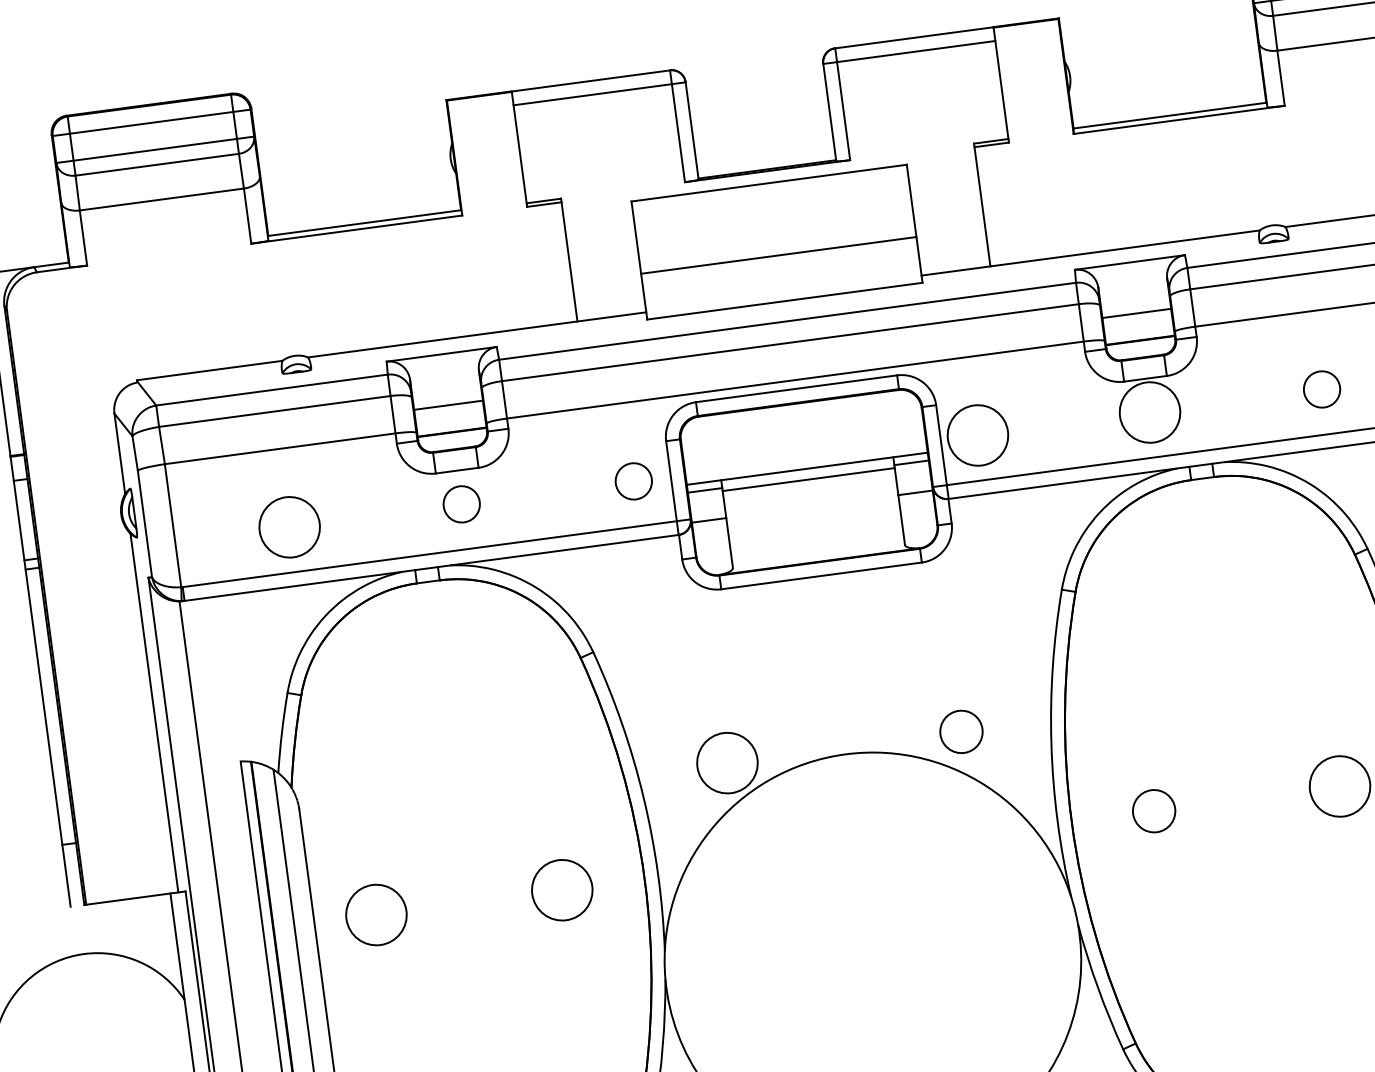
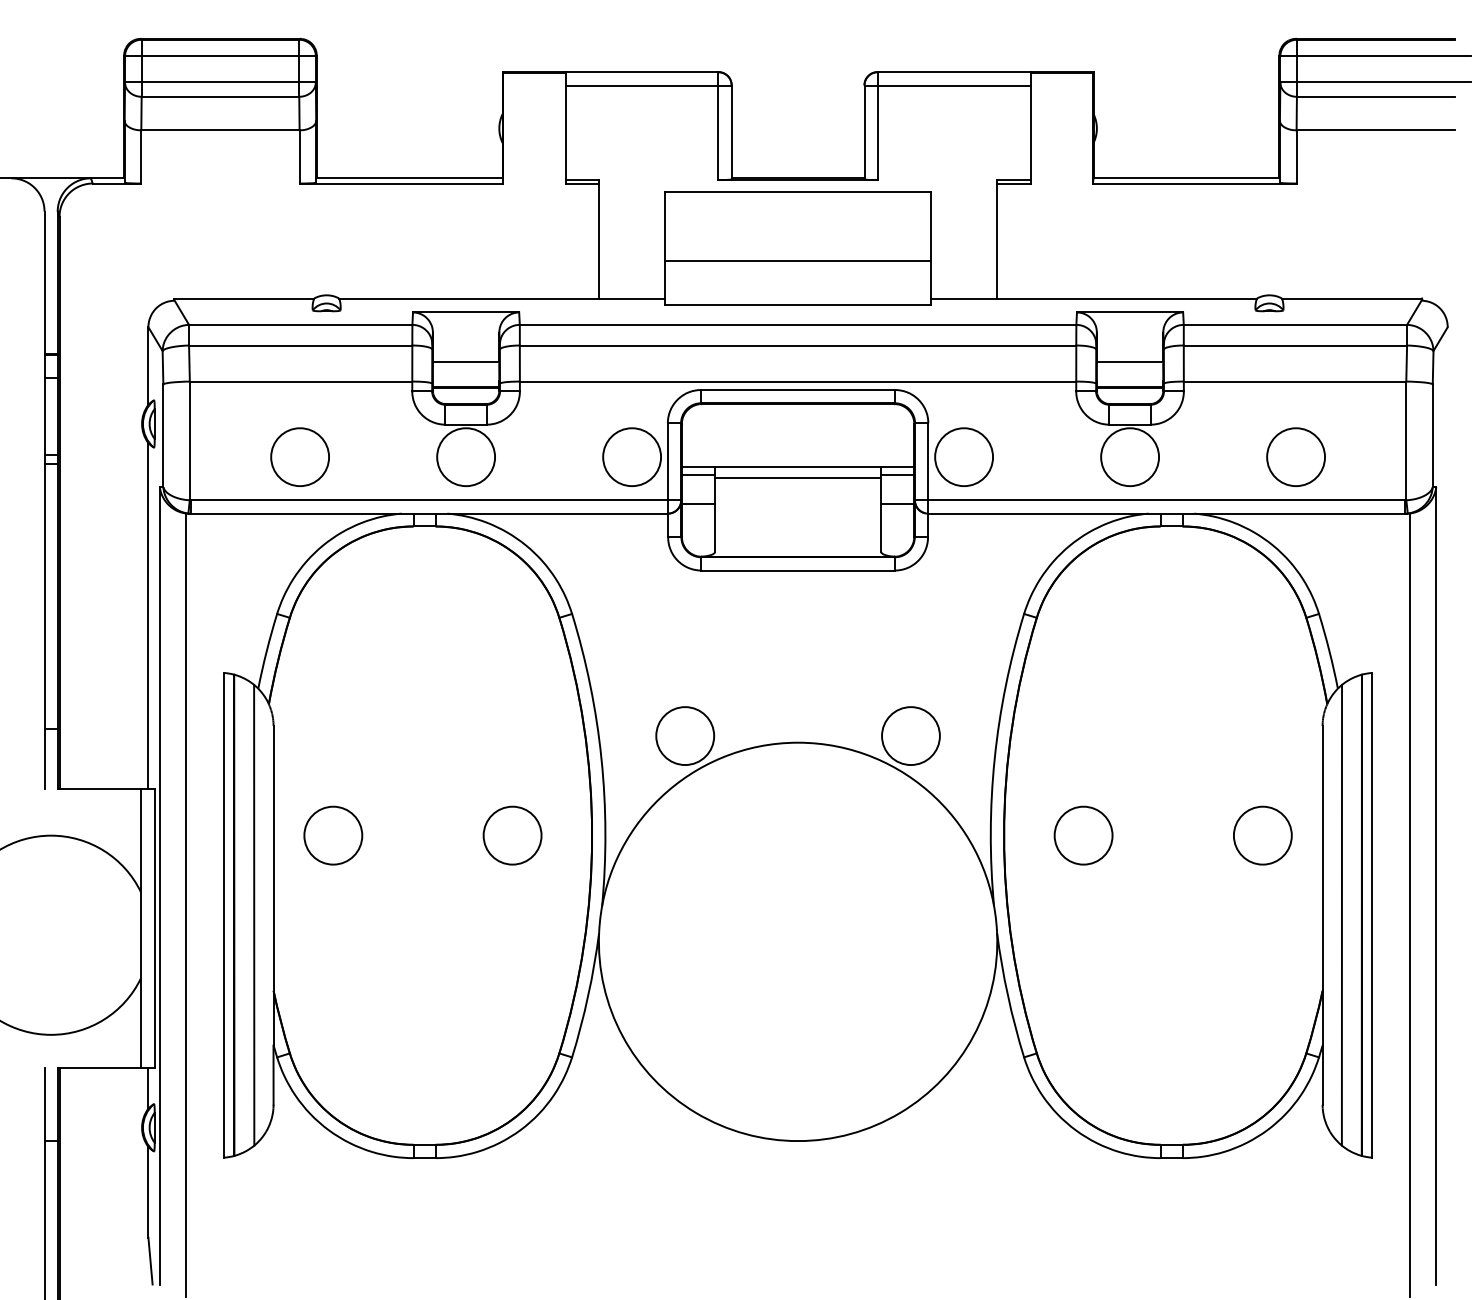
circle: (1321, 388) -> (1295, 456), size x1.67
circle: (634, 481) -> (632, 457), size x1.67
circle: (462, 504) -> (466, 457), size x1.67
circle: (961, 732) -> (910, 736), size x1.43
circle: (1154, 811) -> (1083, 835), size x1.43

